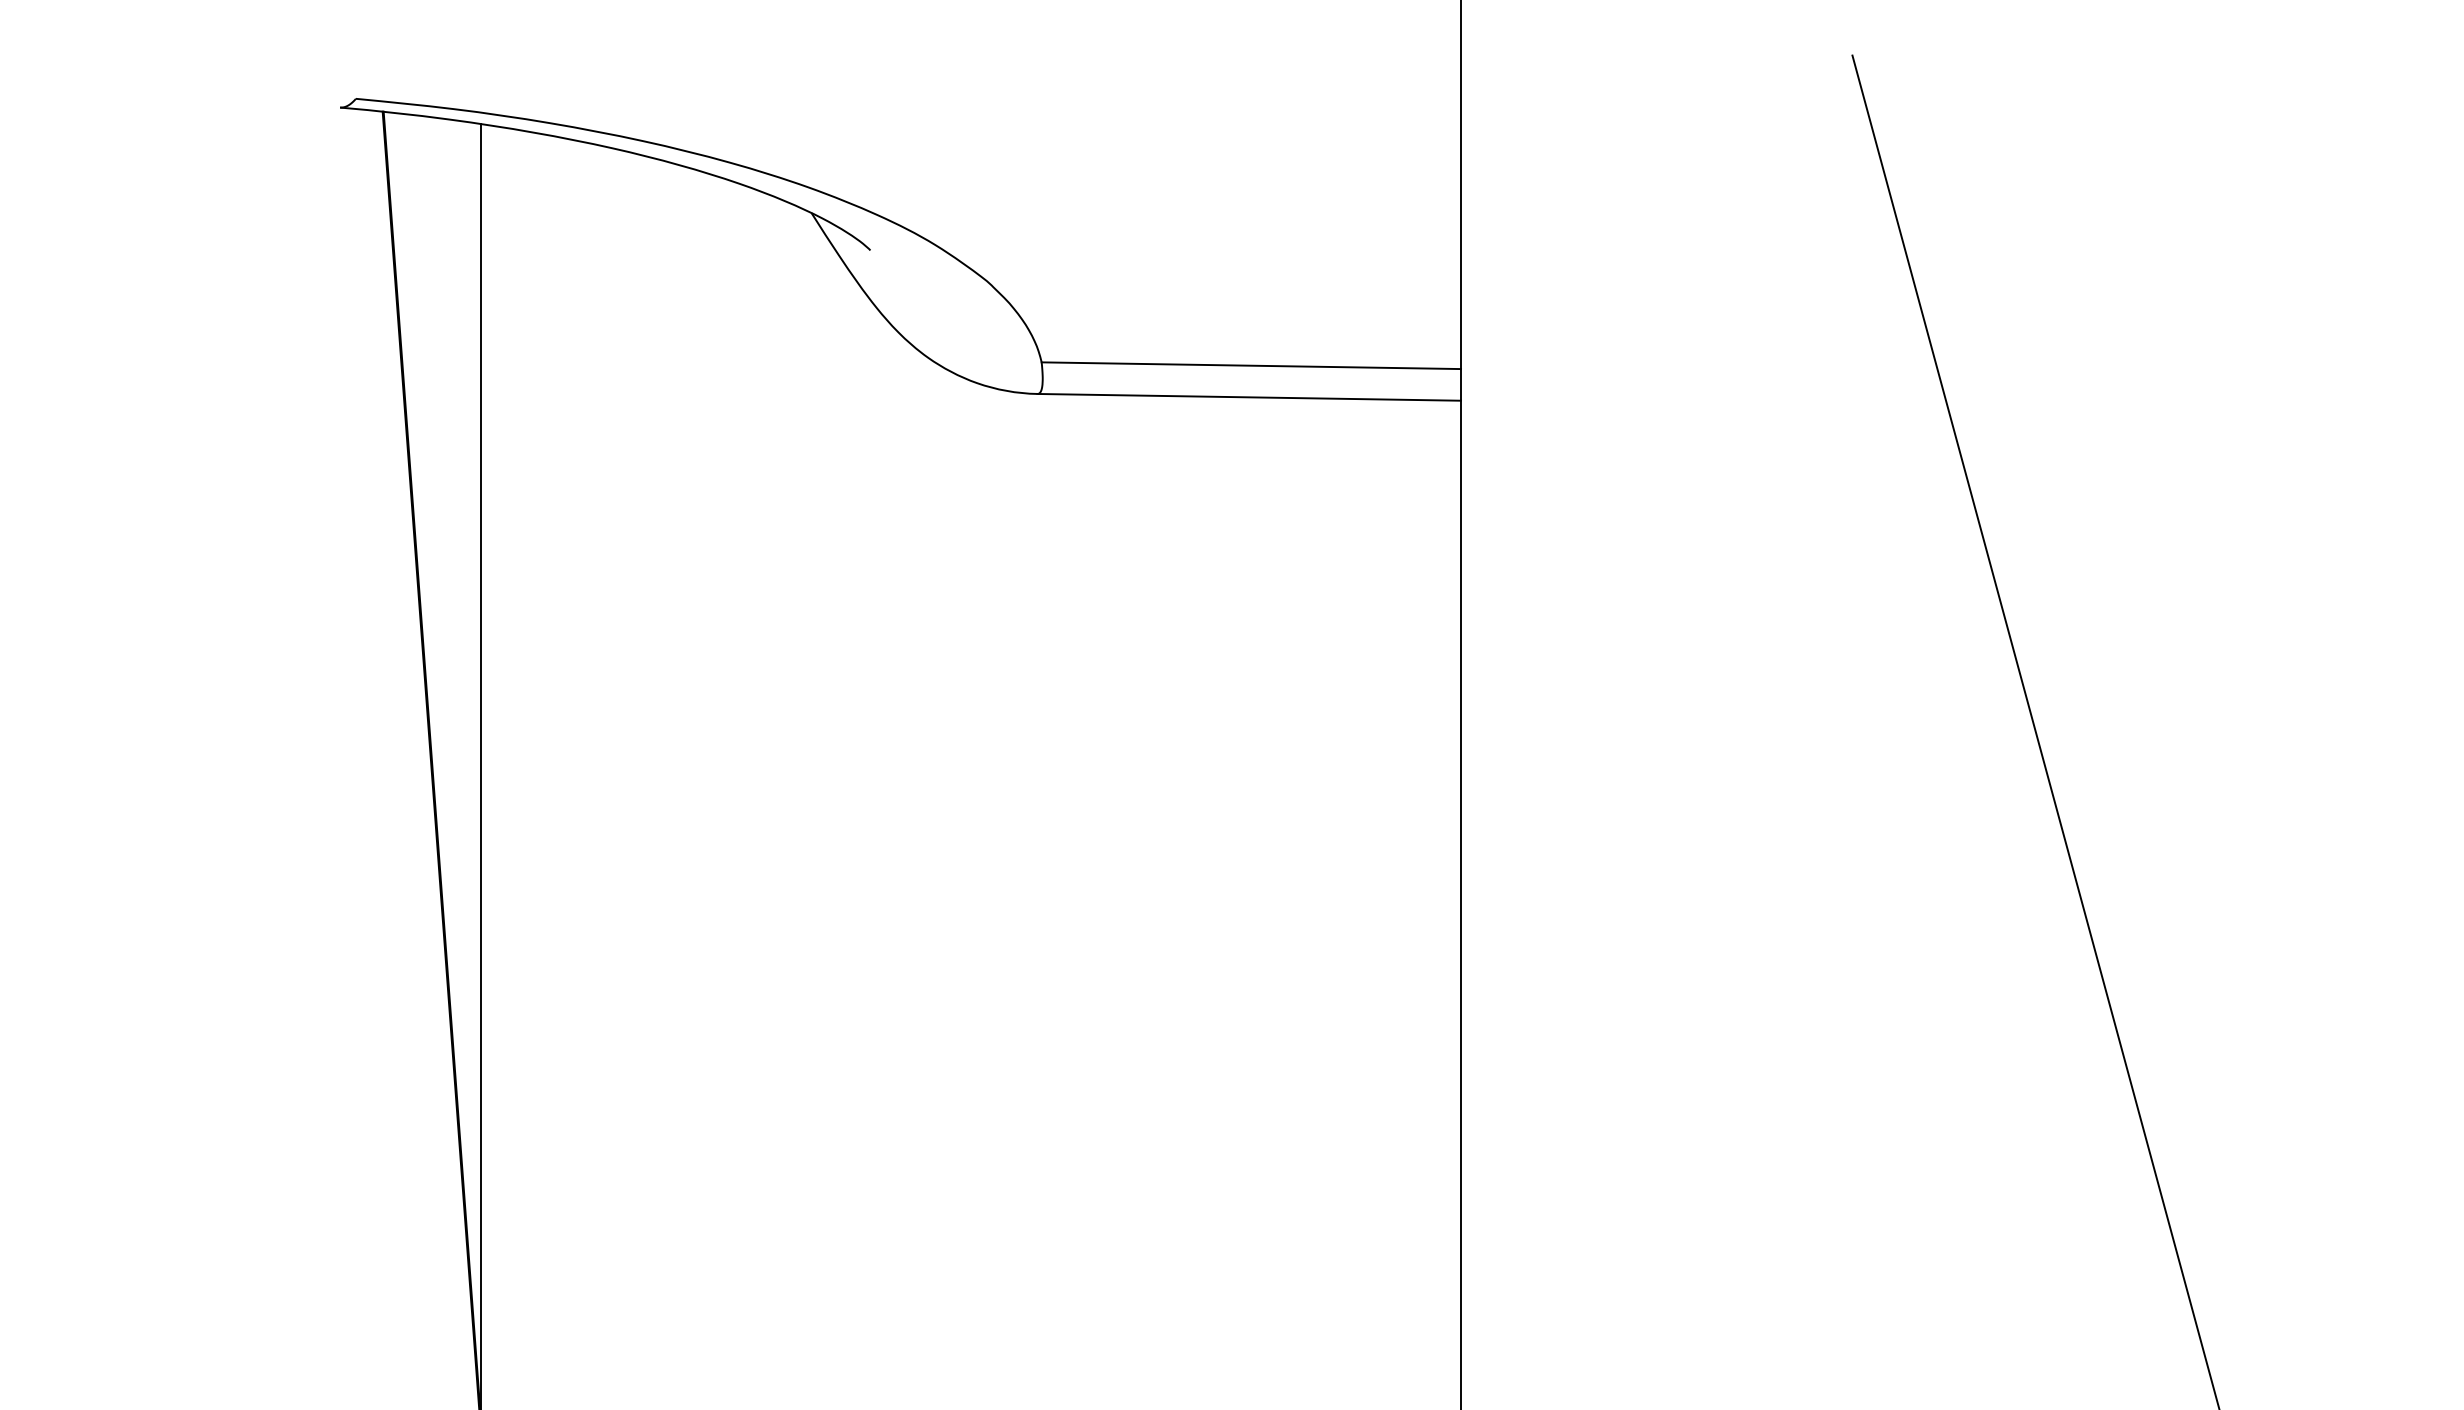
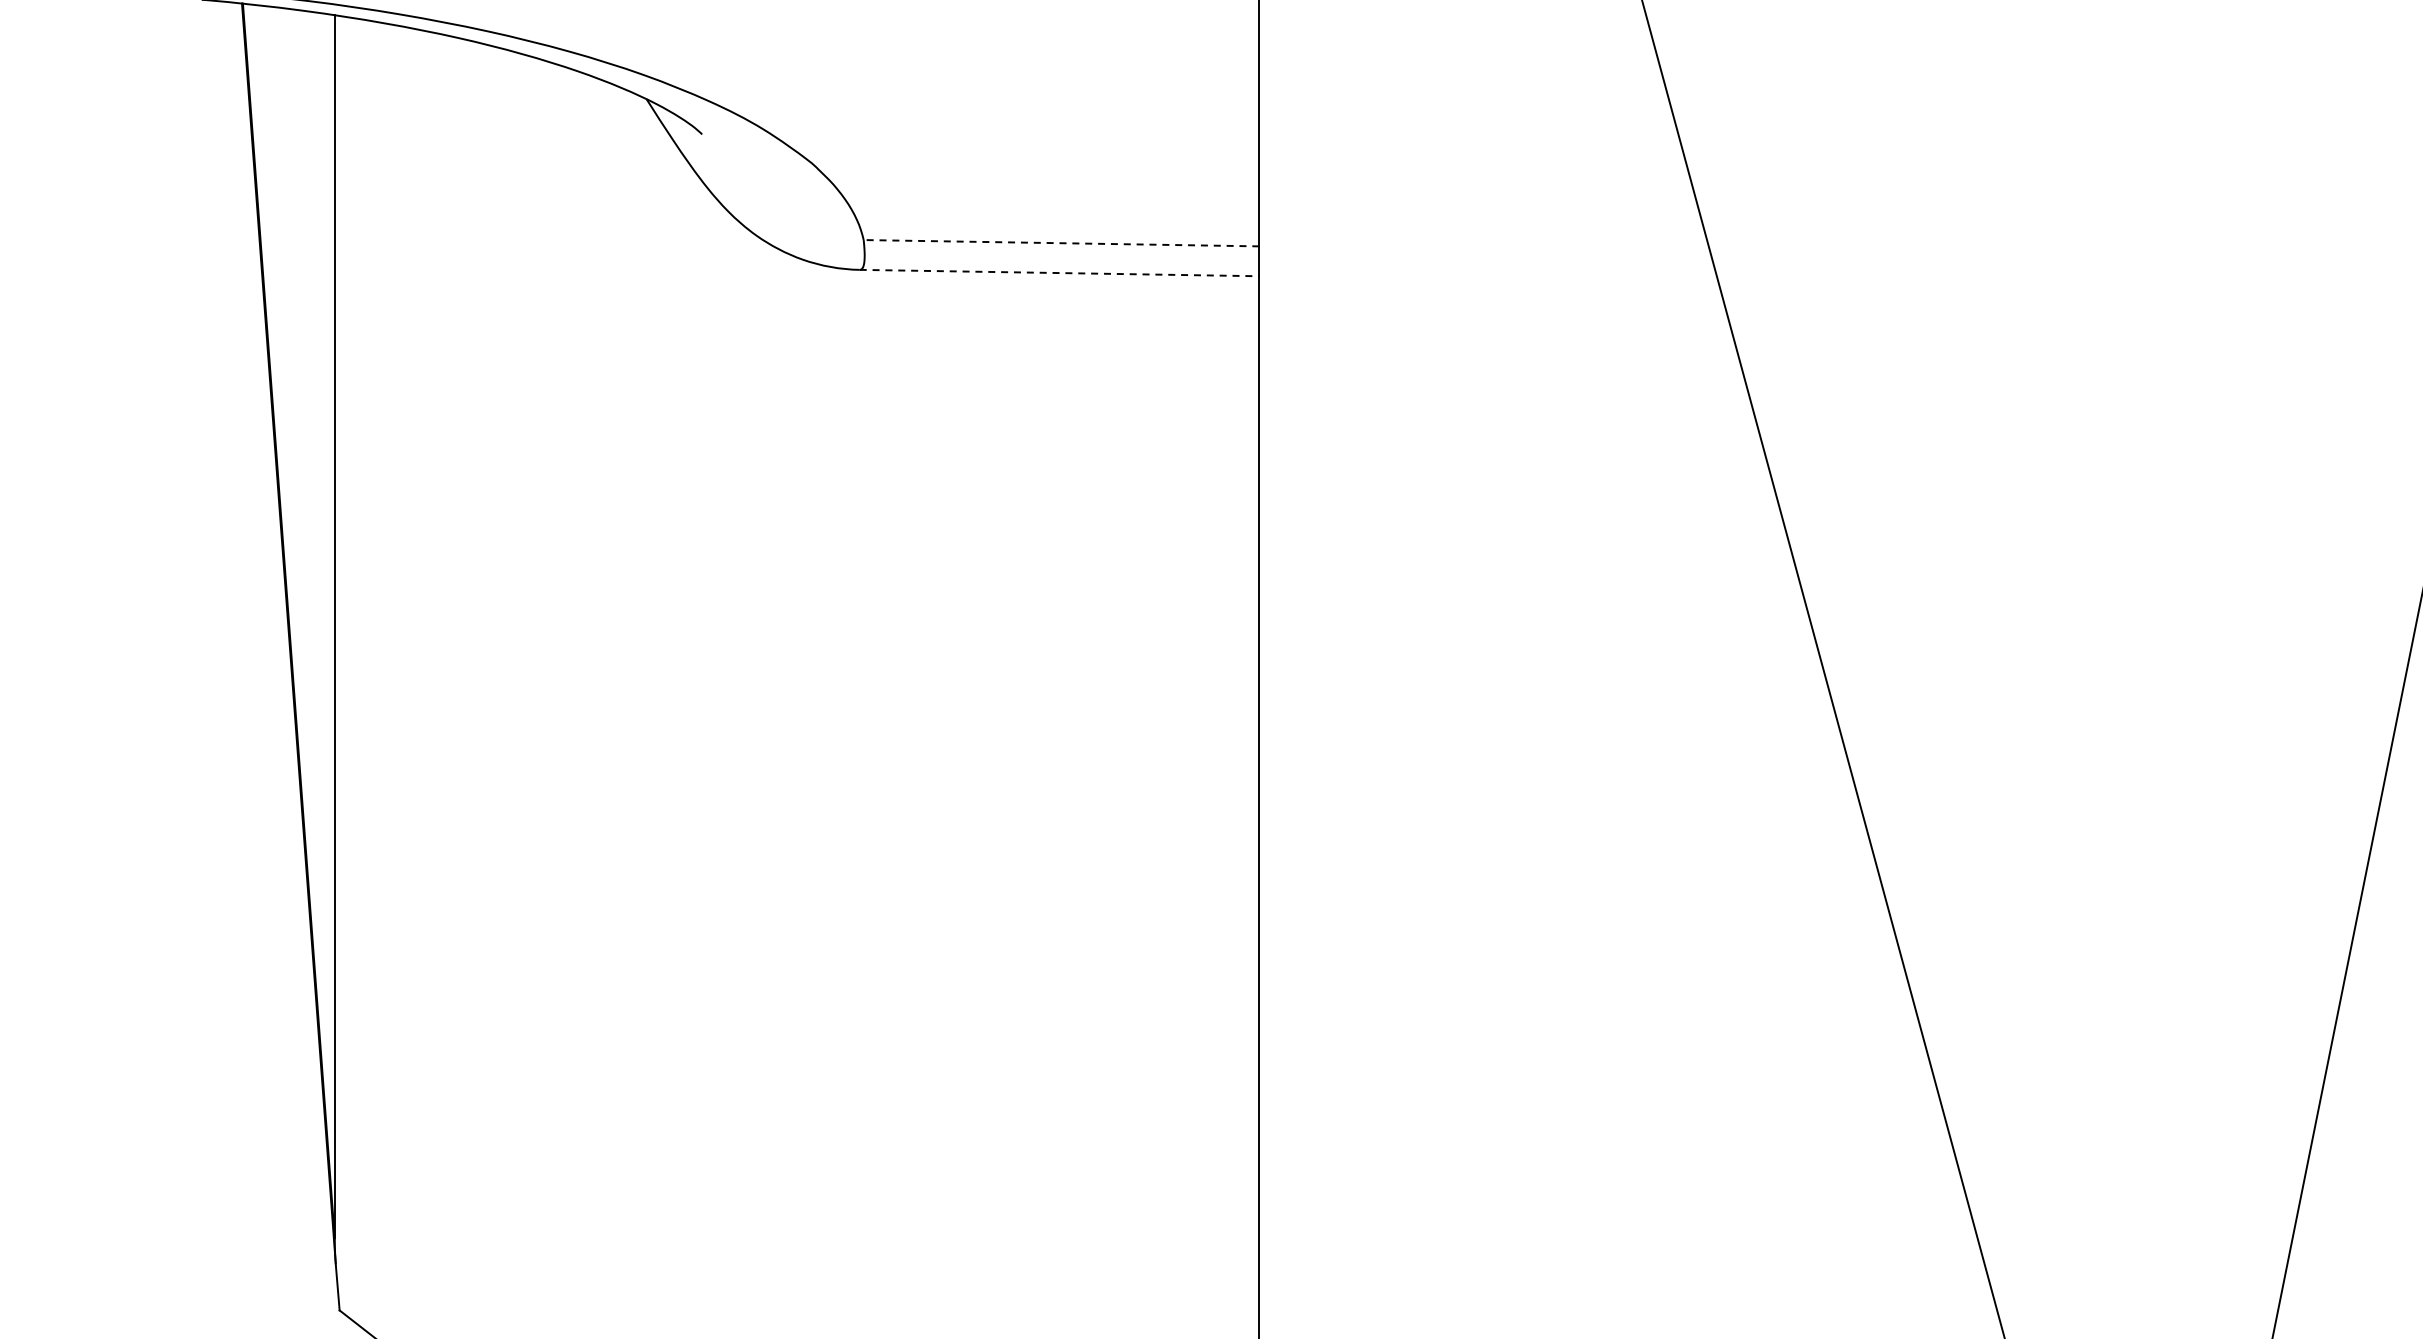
line: (1251, 366) -> (1061, 243), solid -> dashed
line: (1249, 397) -> (1059, 273), solid -> dashed

